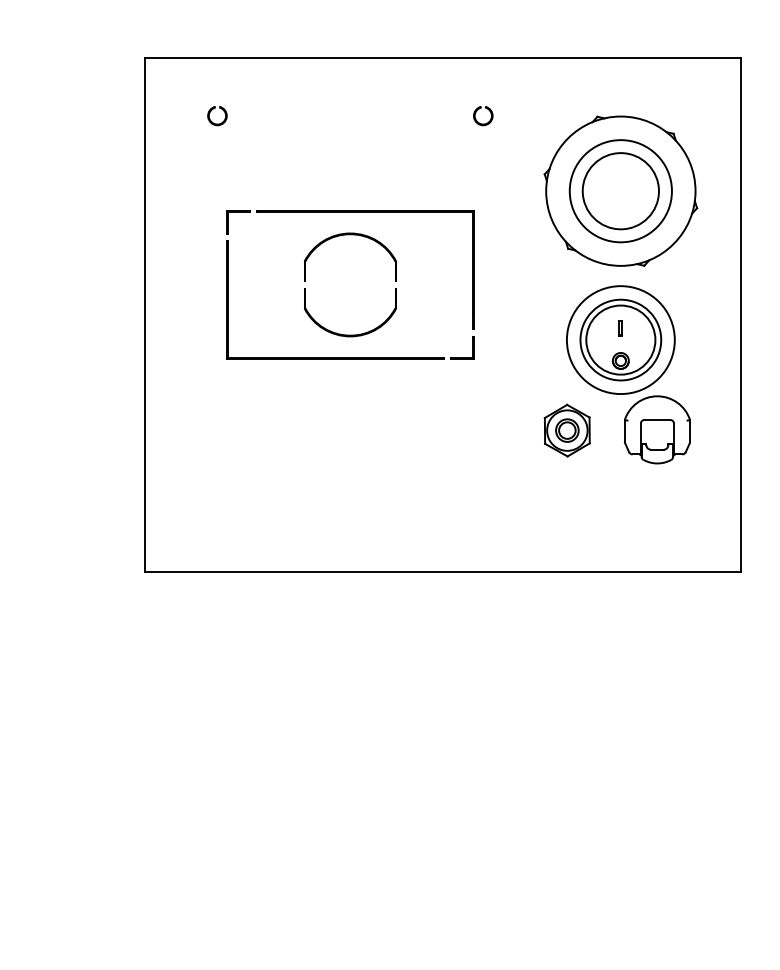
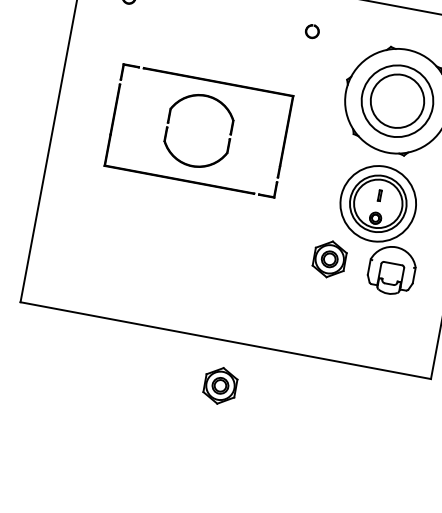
part: (446, 636) -> (219, 385), added

